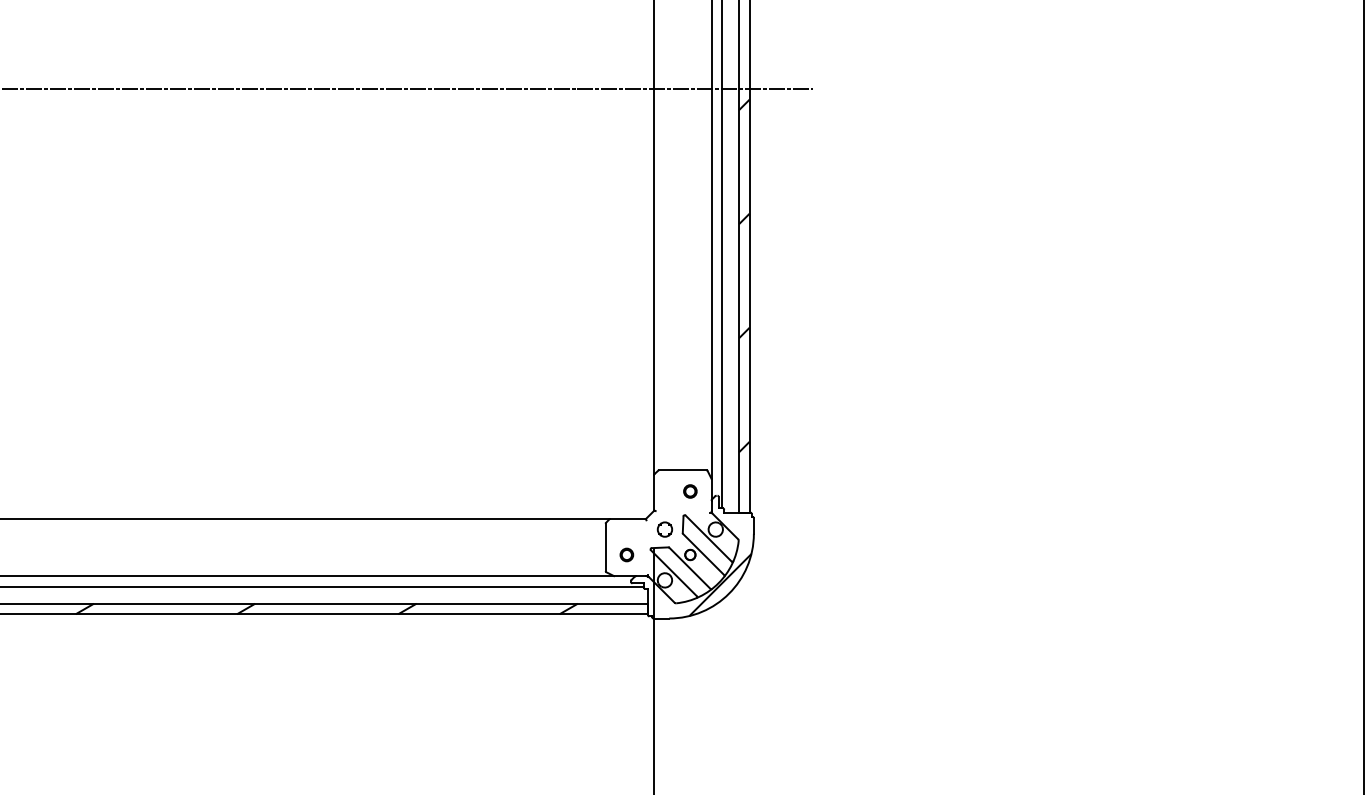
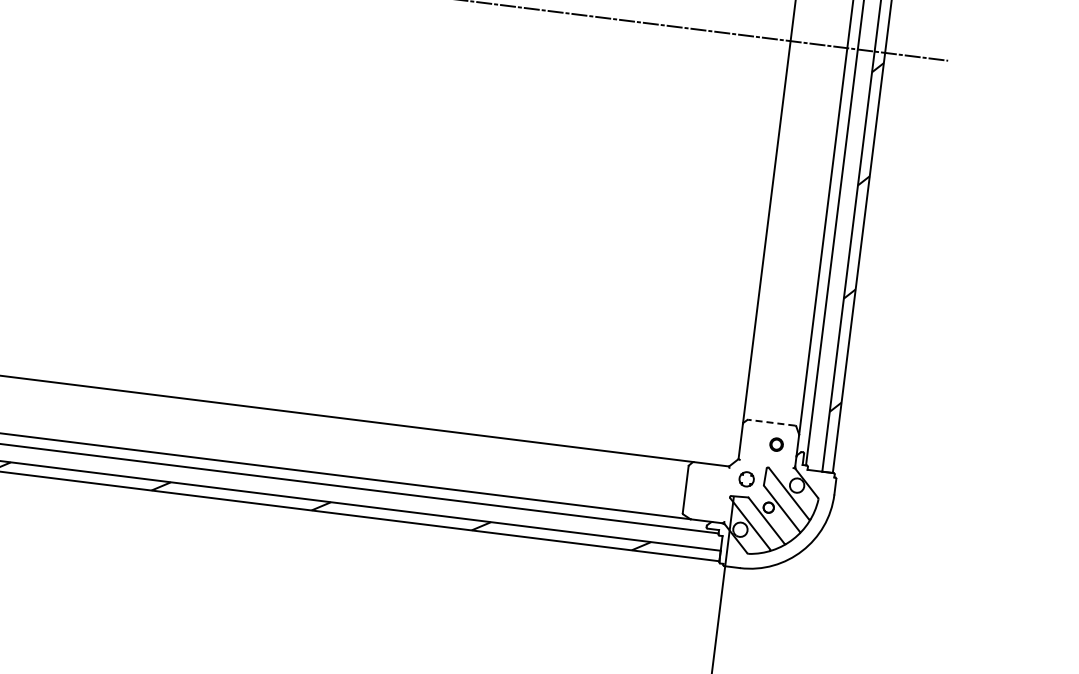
line: (682, 470) -> (771, 422), solid -> dashed
part: (626, 554) -> (705, 499), removed
hatch: (720, 585) -> (794, 541), removed

